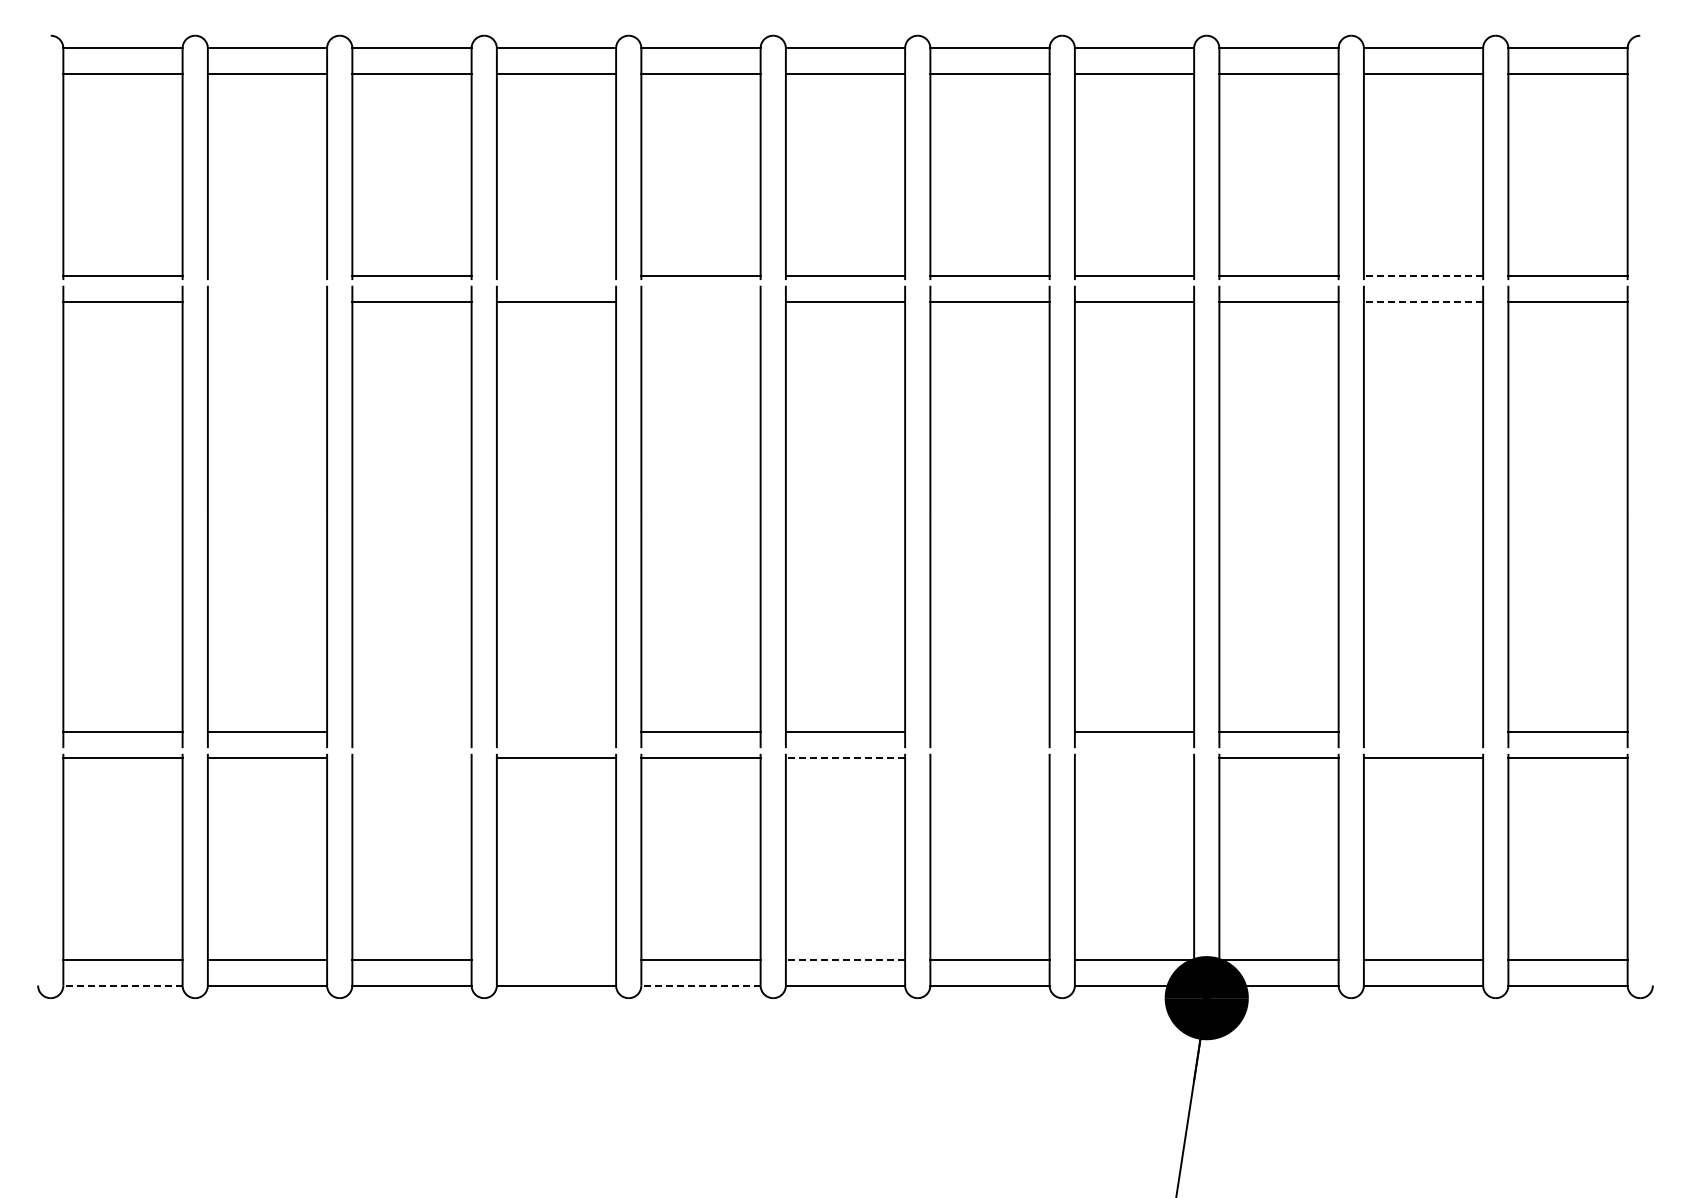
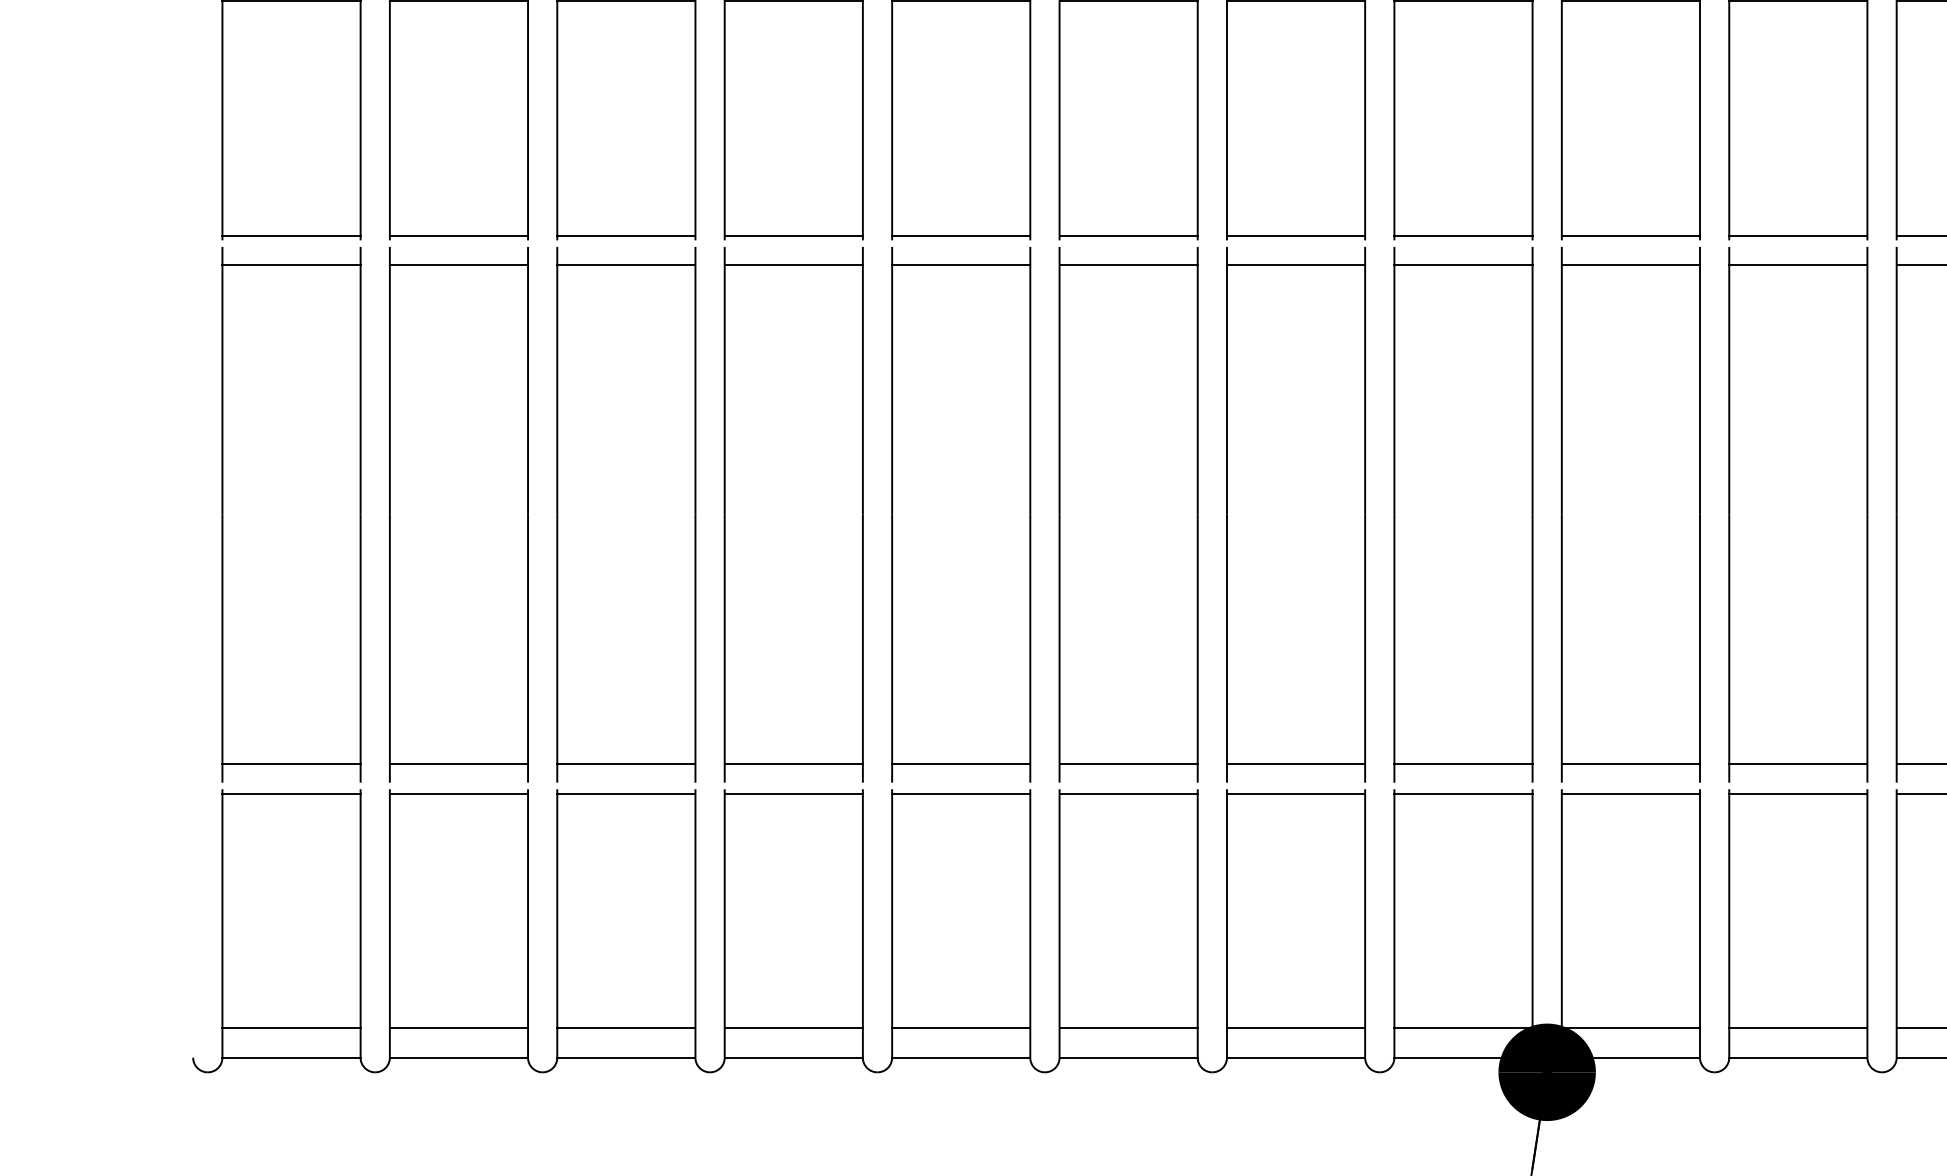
line: (267, 276) -> (458, 236), added
line: (556, 276) -> (793, 236), added
line: (1423, 276) -> (1798, 236), dashed -> solid
line: (267, 301) -> (458, 265), added
line: (700, 301) -> (960, 265), added
line: (1423, 301) -> (1798, 265), dashed -> solid
line: (411, 732) -> (625, 764), added
line: (556, 732) -> (793, 764), added
line: (989, 732) -> (1295, 764), added
line: (1423, 732) -> (1798, 764), added
line: (411, 757) -> (625, 793), added
line: (845, 757) -> (1128, 793), dashed -> solid
line: (989, 757) -> (1295, 793), added
line: (1134, 757) -> (1463, 793), added
line: (556, 960) -> (793, 1028), added
line: (845, 960) -> (1128, 1028), dashed -> solid
line: (122, 985) -> (290, 1057), dashed -> solid
line: (701, 985) -> (961, 1057), dashed -> solid

